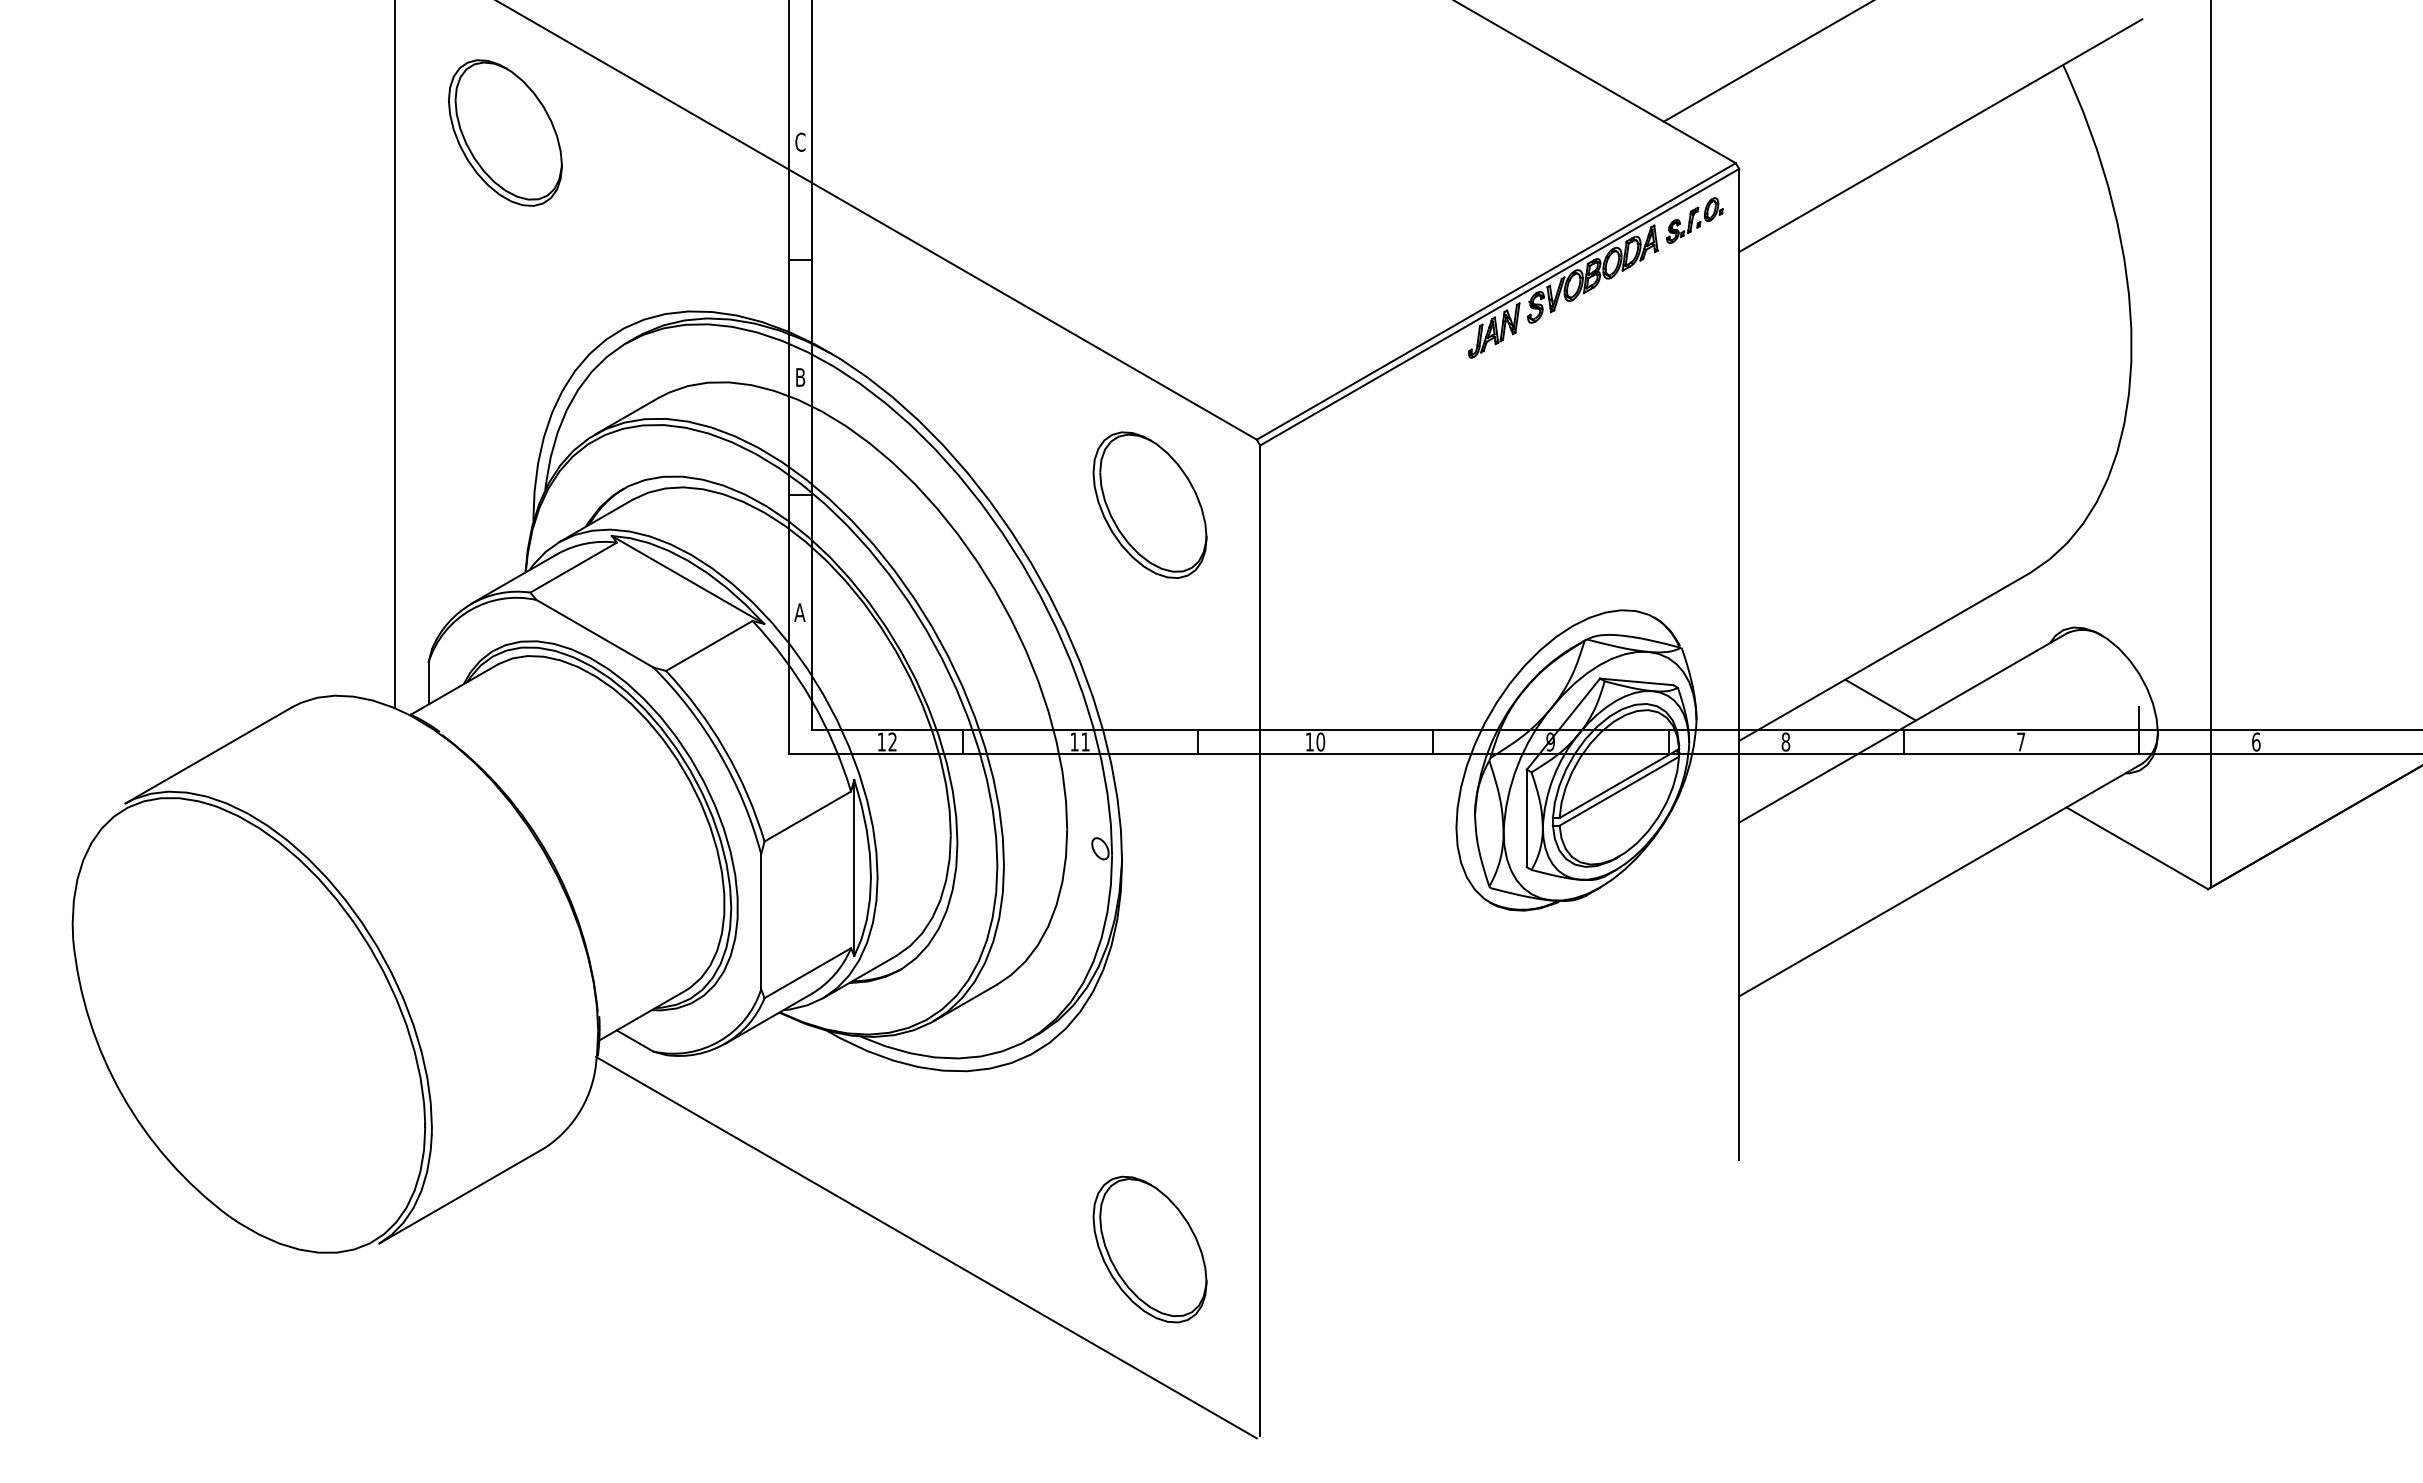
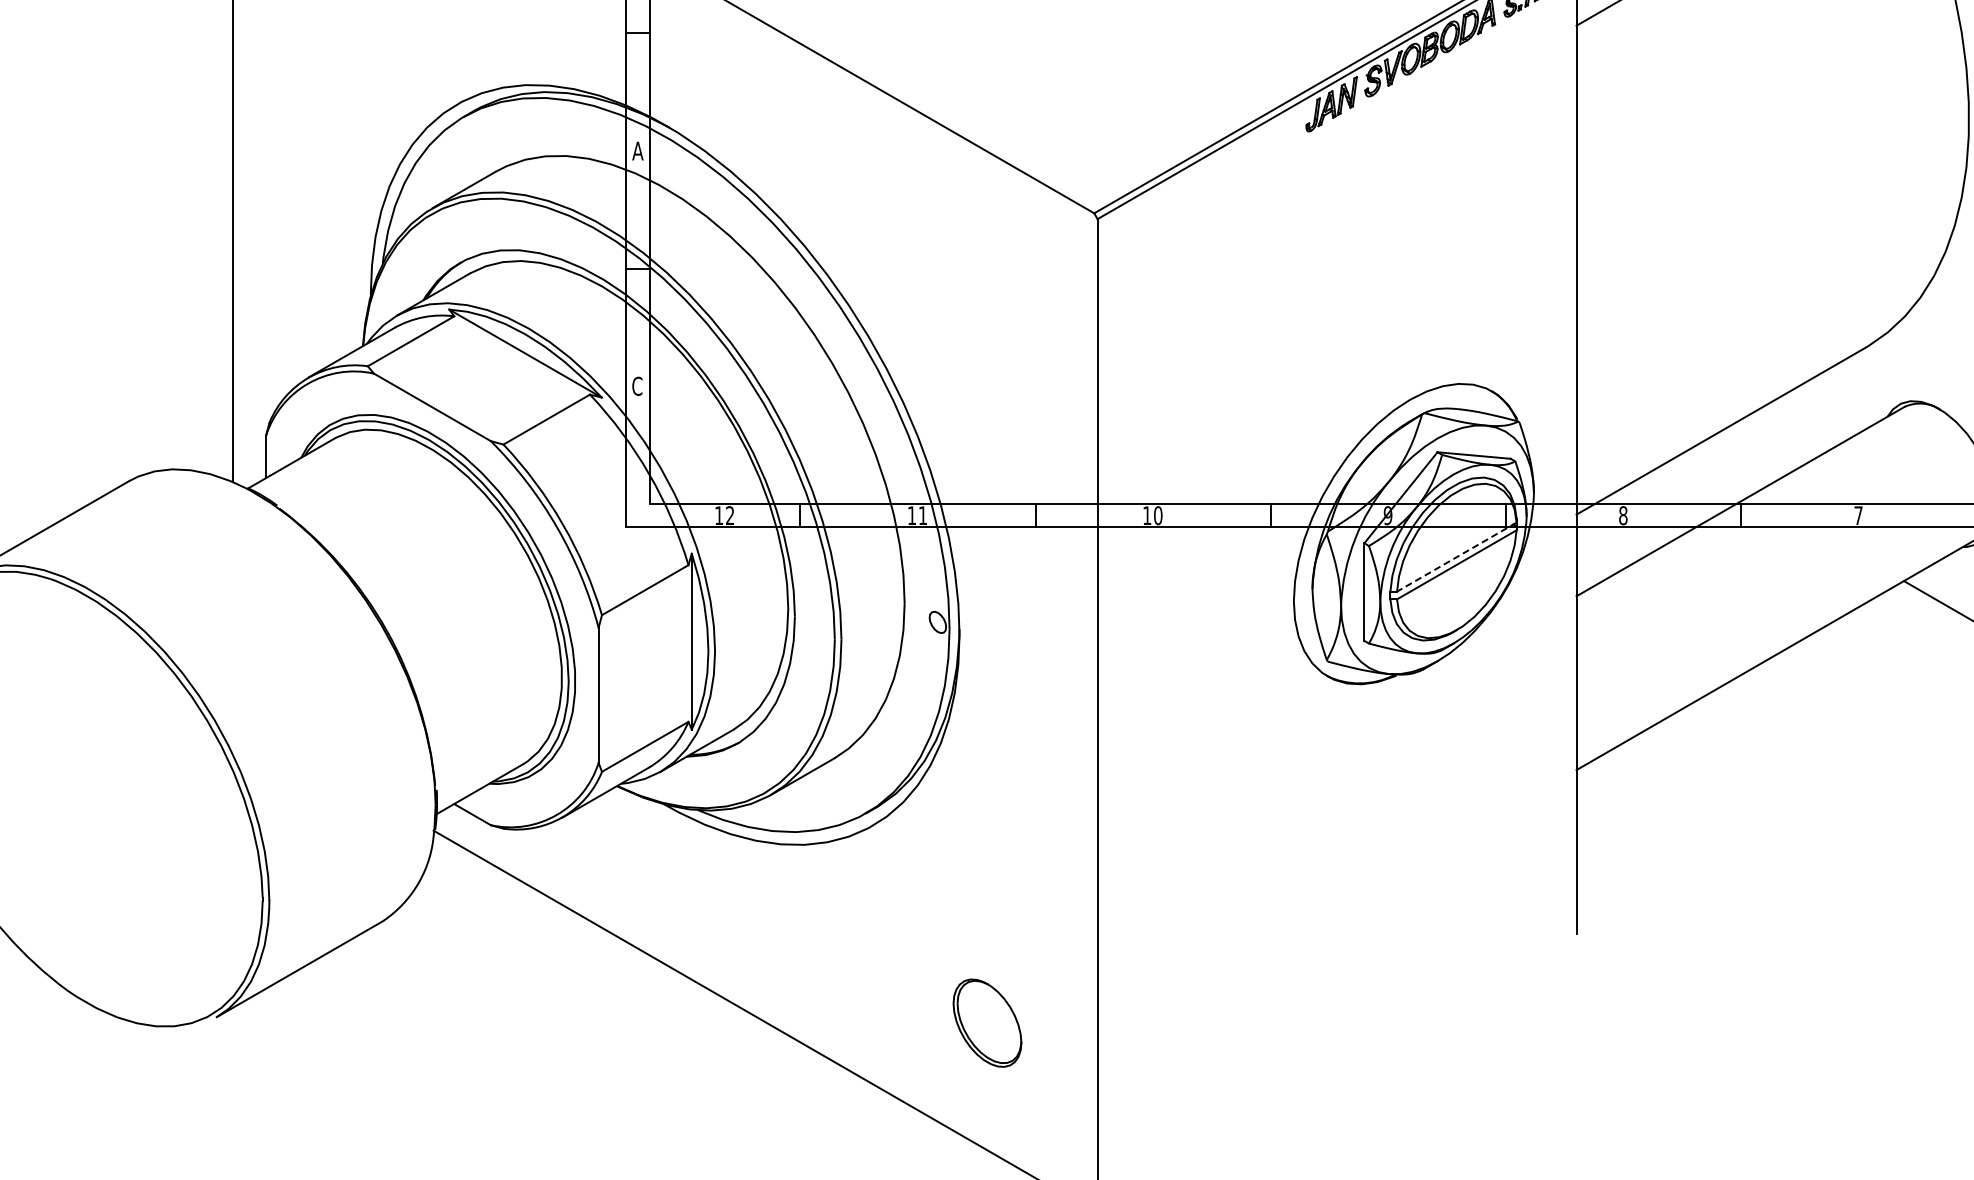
text: (800, 377) -> (637, 151), B -> A
part: (1149, 504) -> (986, 278), removed
text: (799, 612) -> (636, 386), A -> C
line: (1880, 699) -> (1717, 473), removed
line: (1618, 783) -> (1455, 557), solid -> dashed
part: (1149, 1249) -> (986, 1023), size x0.6

